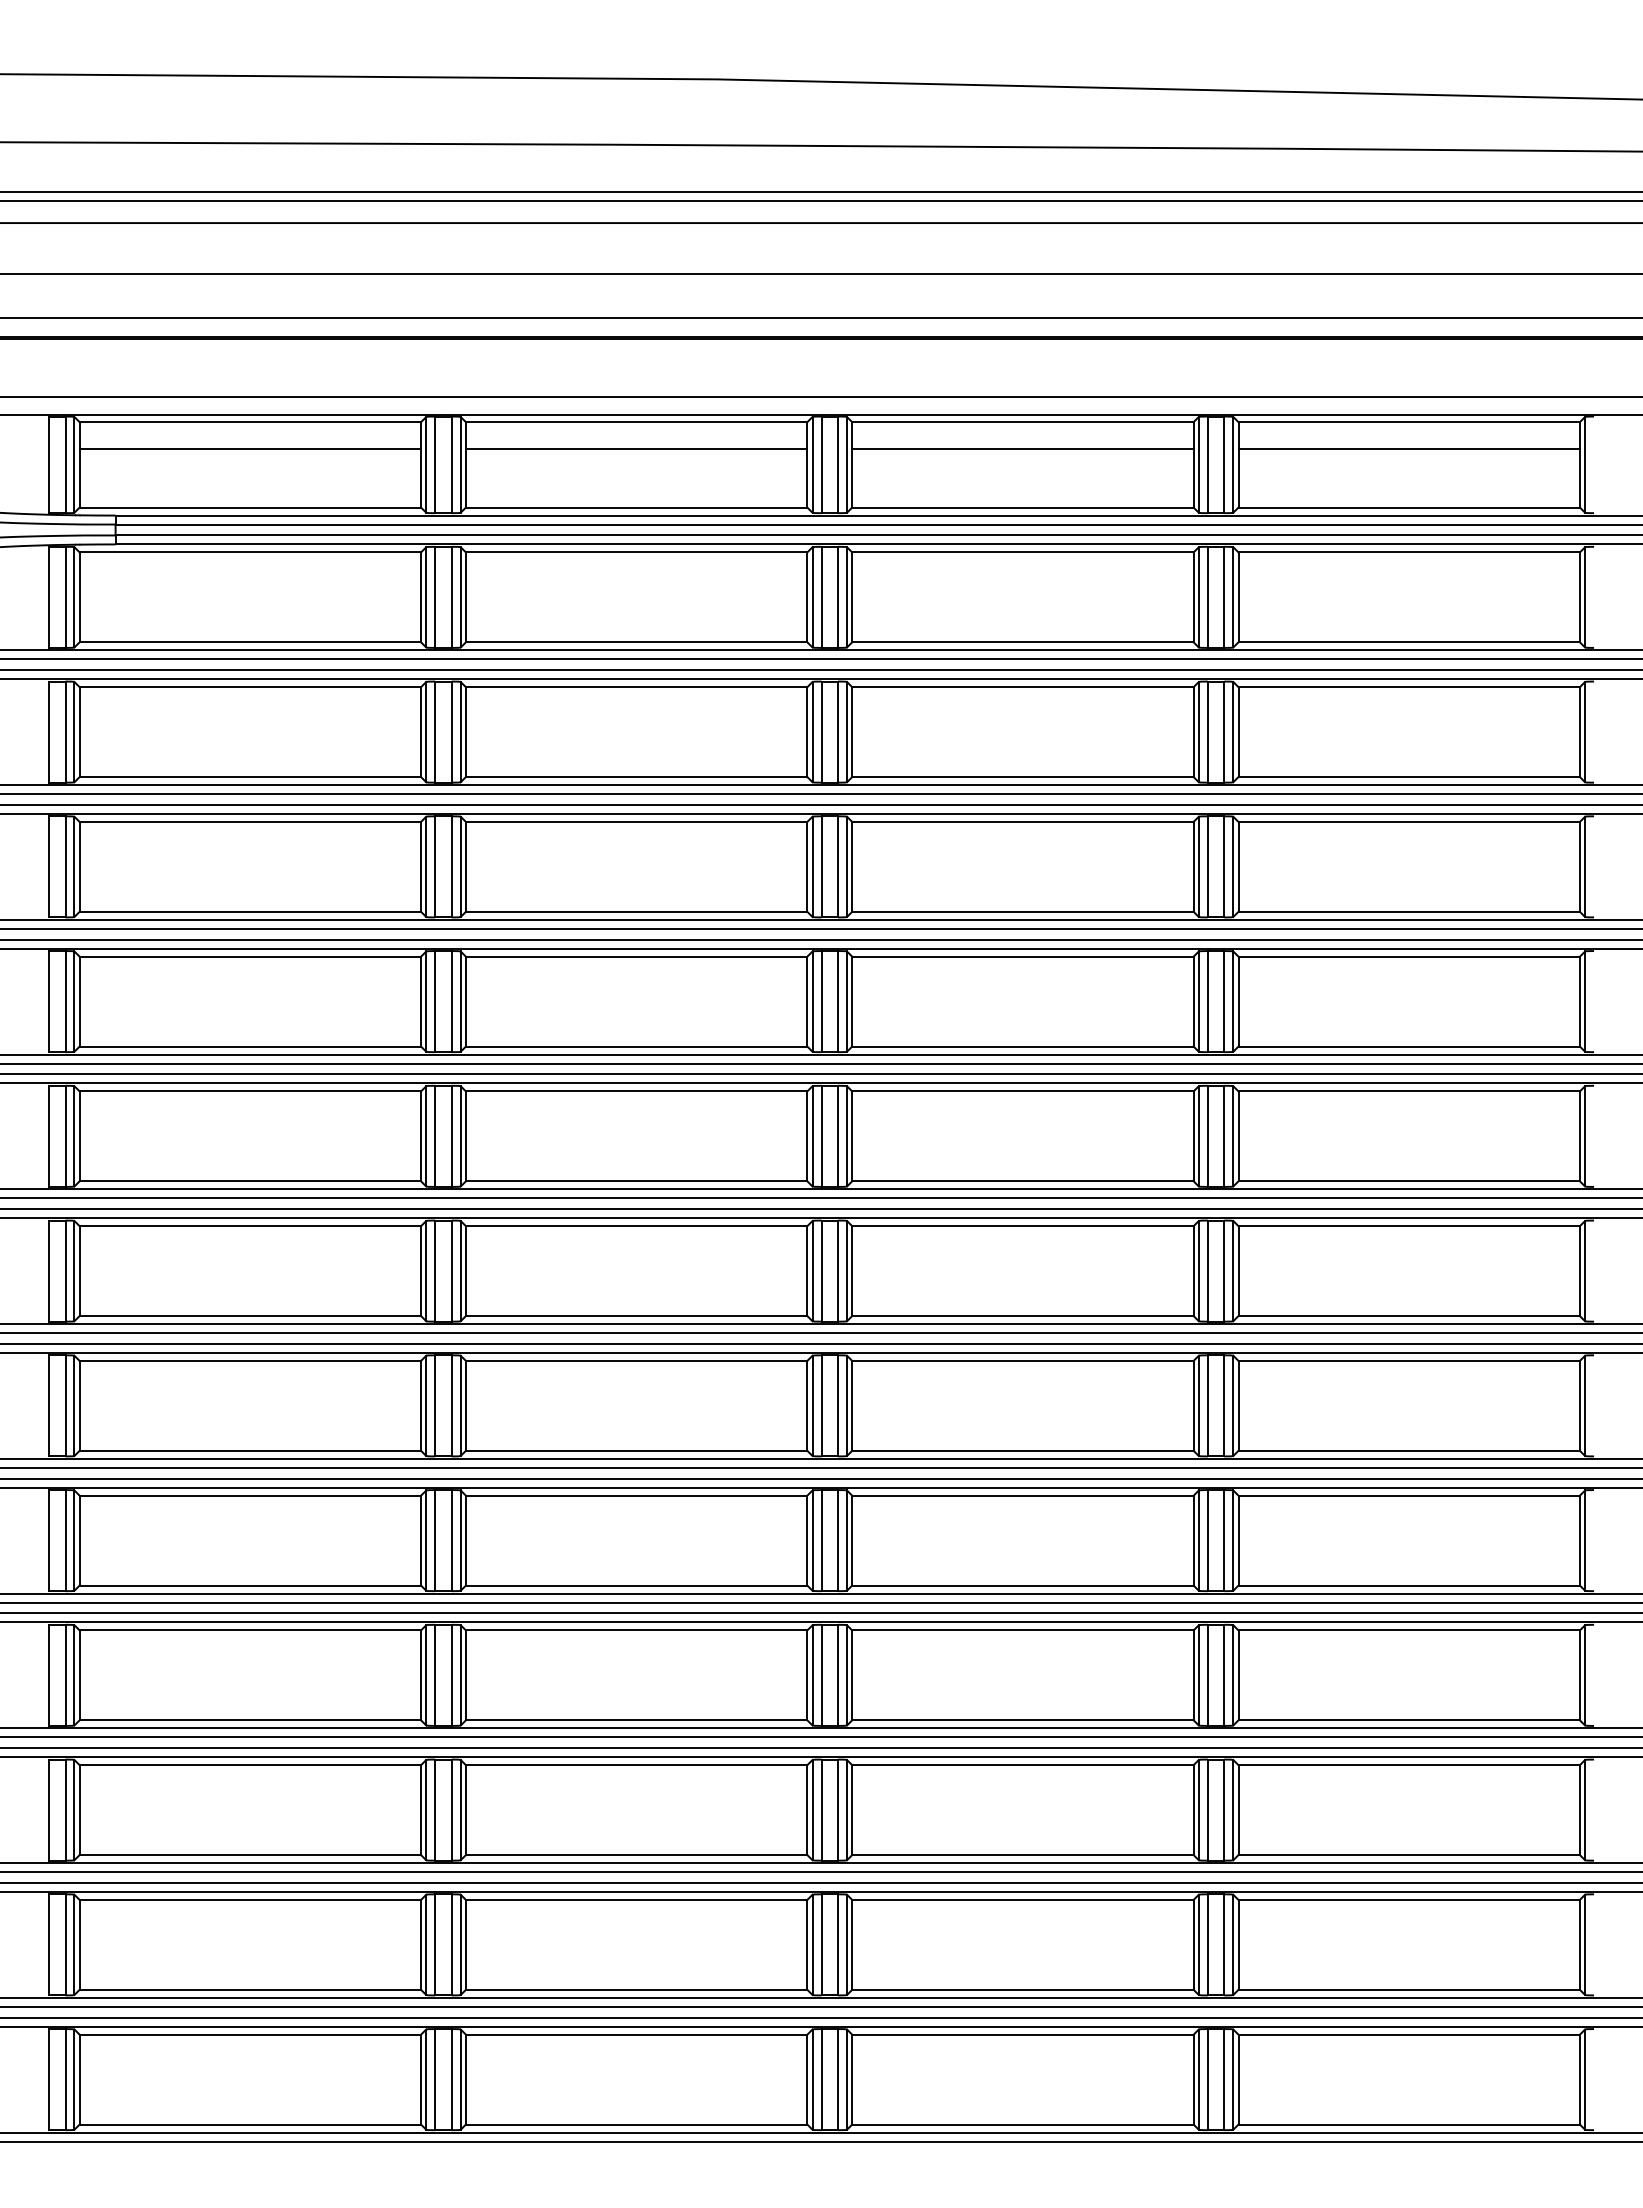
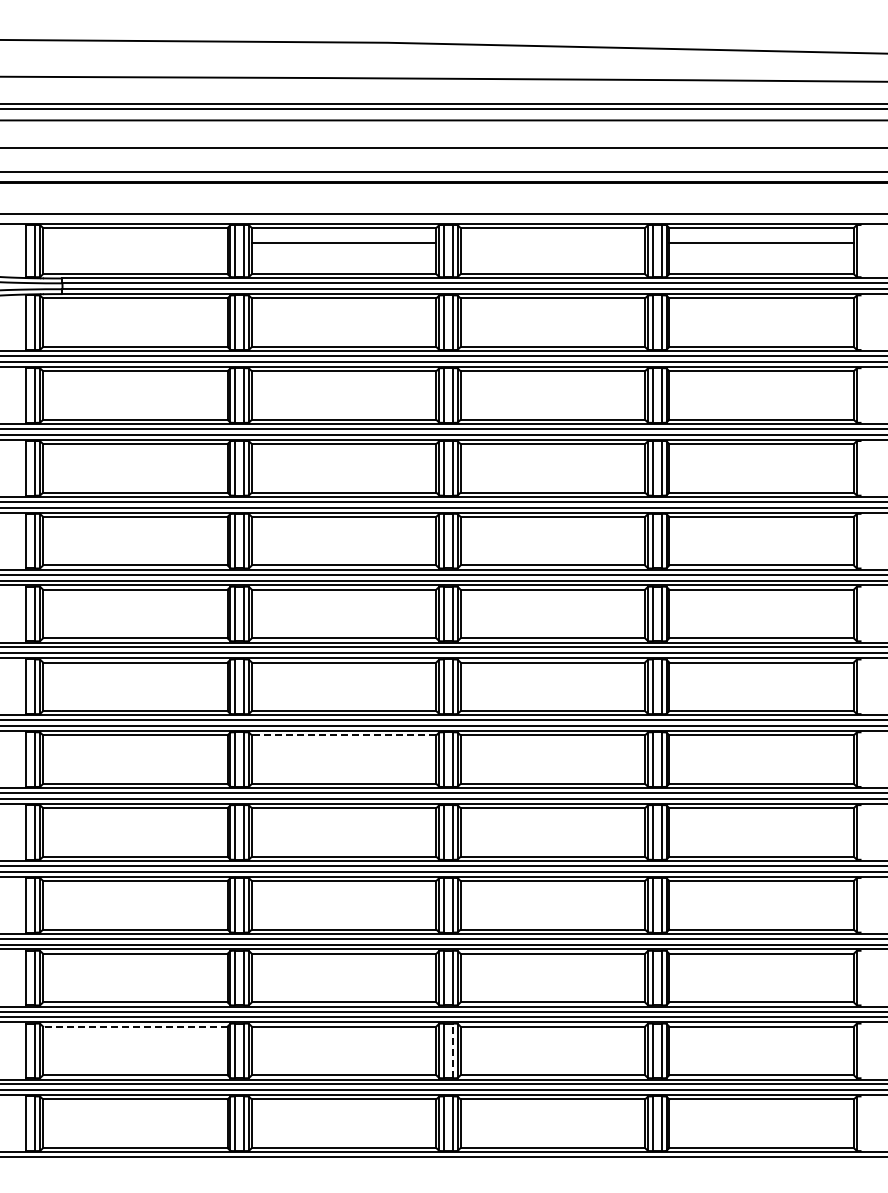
line: (250, 448) -> (135, 242), removed
line: (1022, 448) -> (552, 242), removed
line: (635, 1361) -> (343, 735), solid -> dashed
line: (248, 1899) -> (134, 1026), solid -> dashed
line: (837, 1944) -> (452, 1050), solid -> dashed

